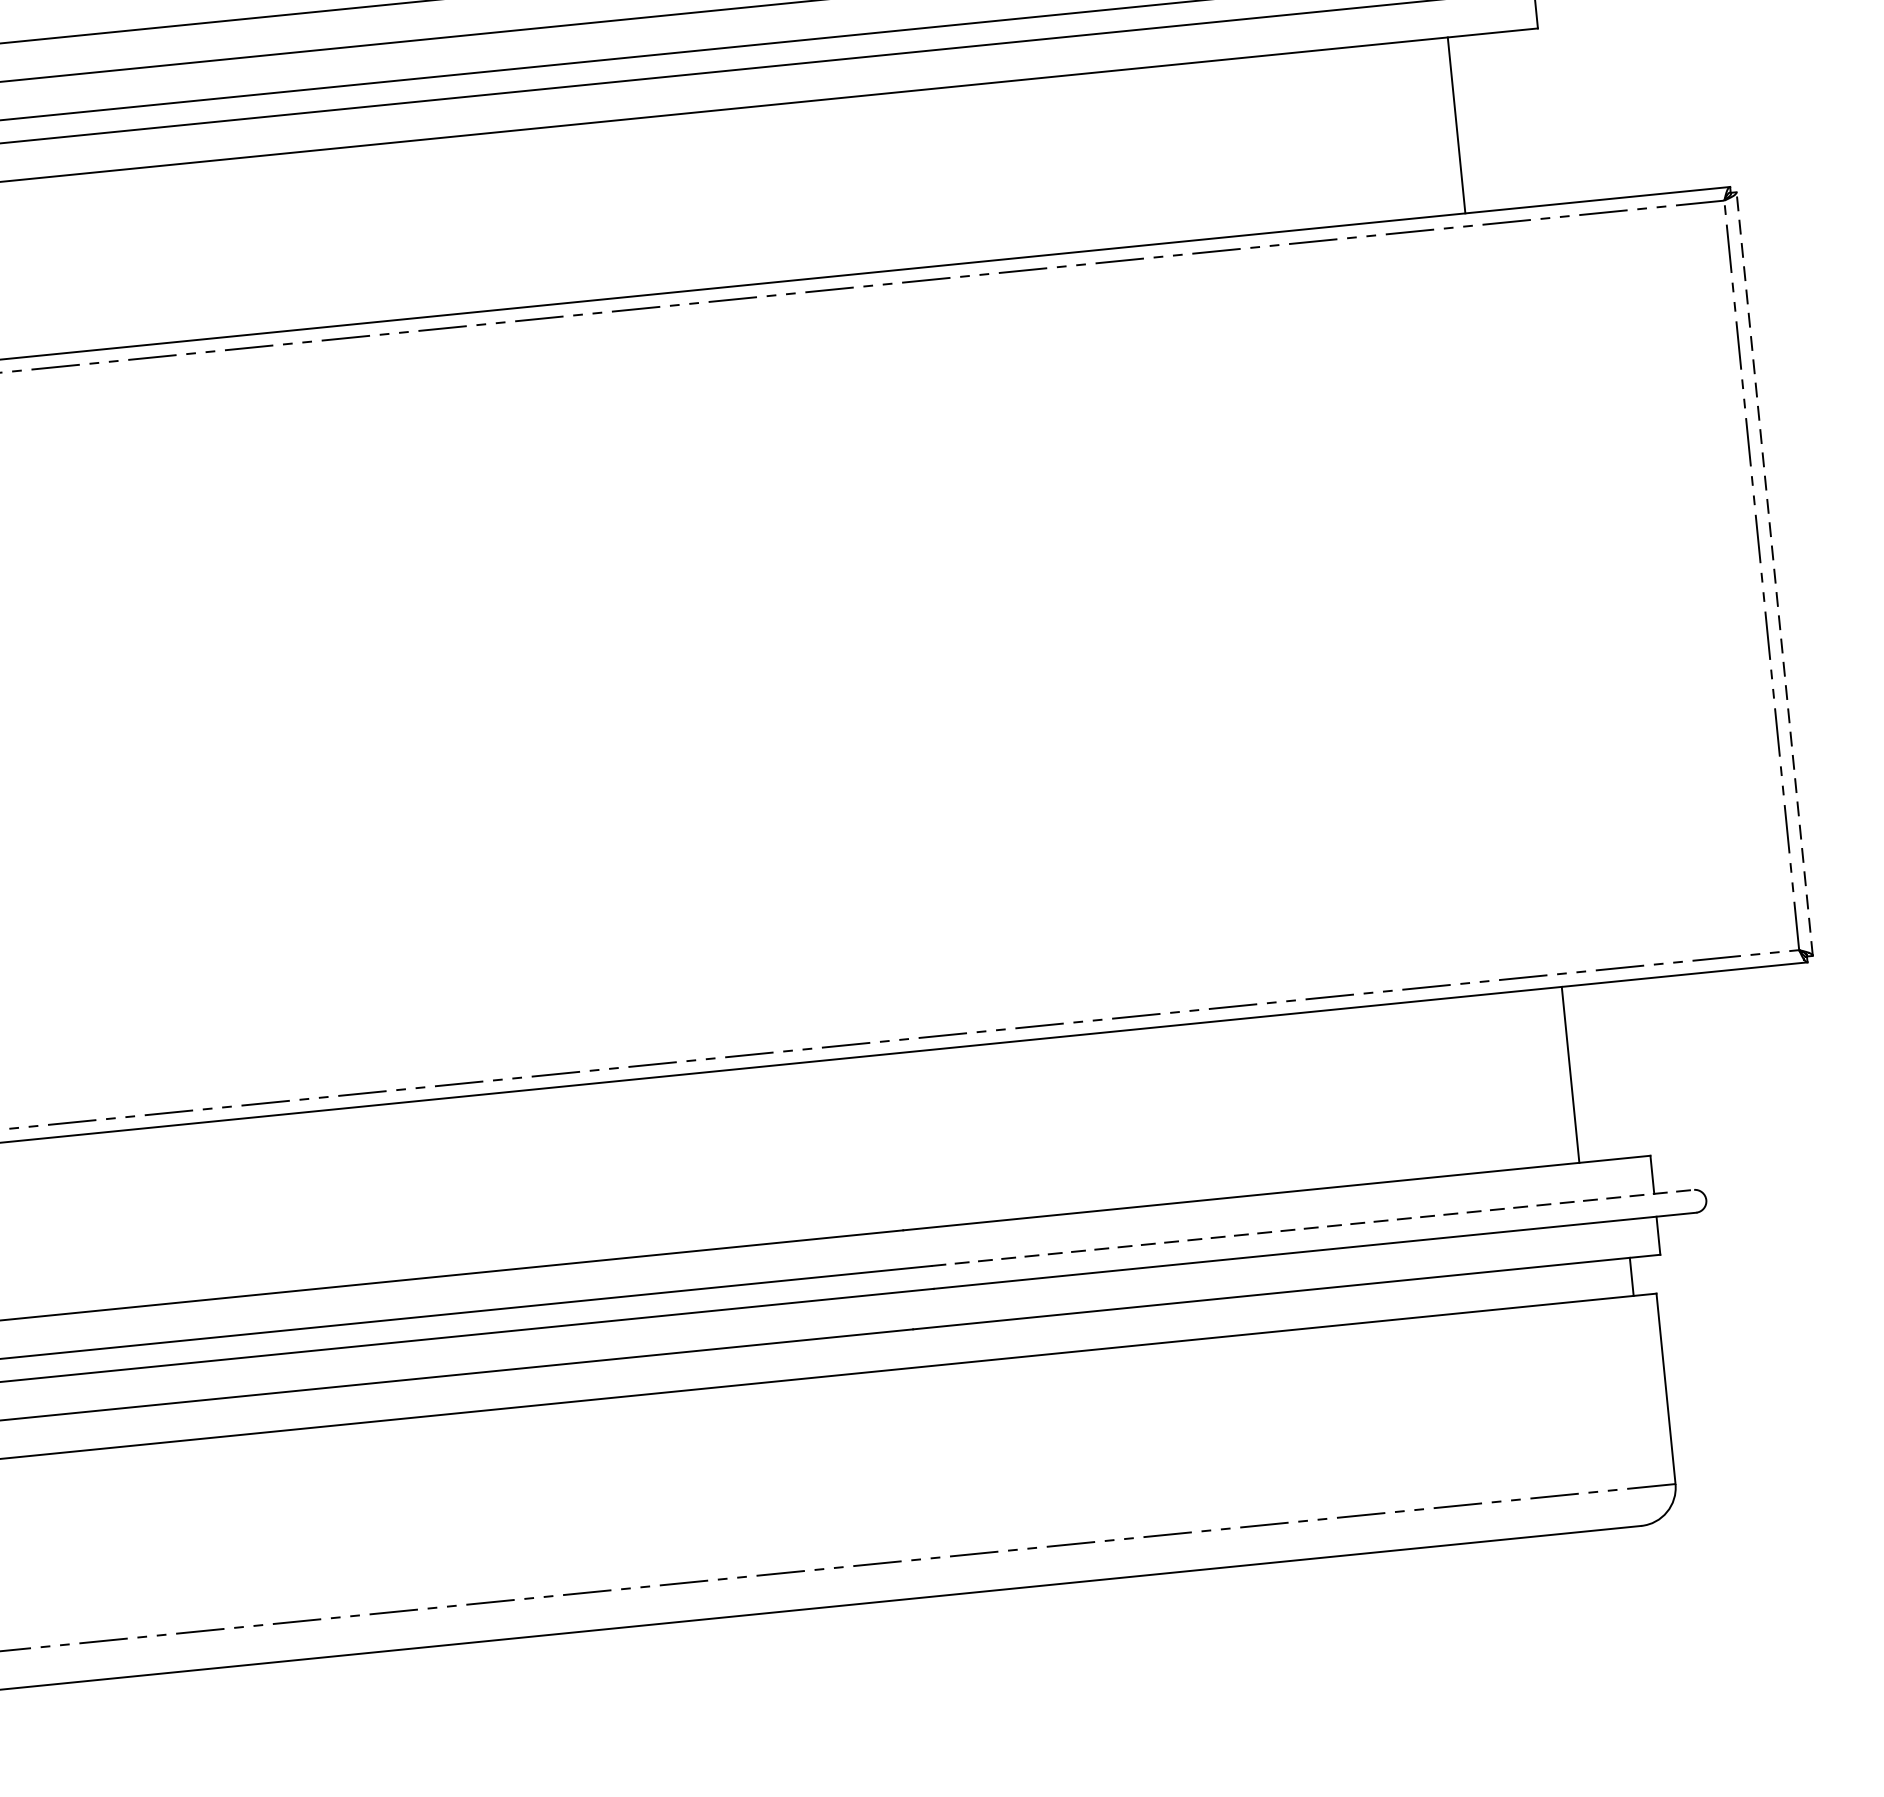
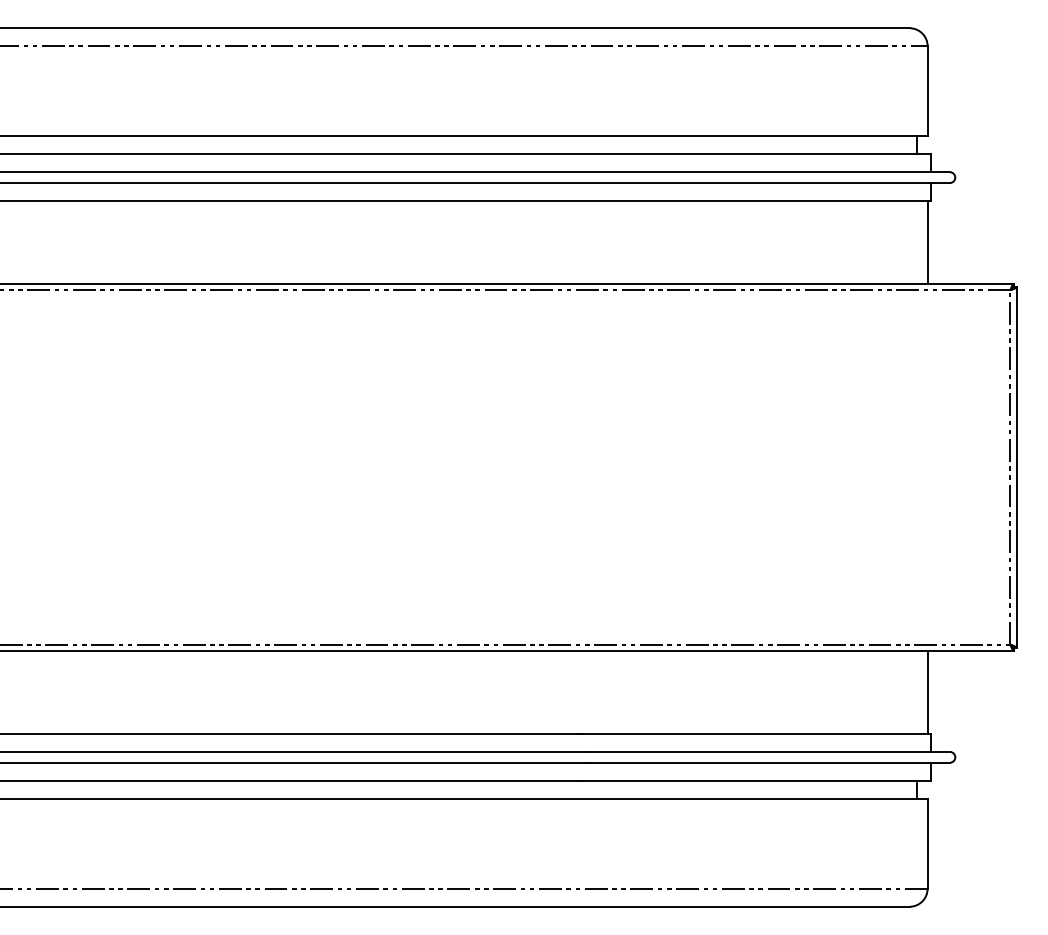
line: (1456, 125) -> (927, 242), moved
line: (1774, 574) -> (1016, 467), dashed -> solid
line: (1570, 1073) -> (927, 691), moved
line: (1314, 1226) -> (770, 751), dashed -> solid

